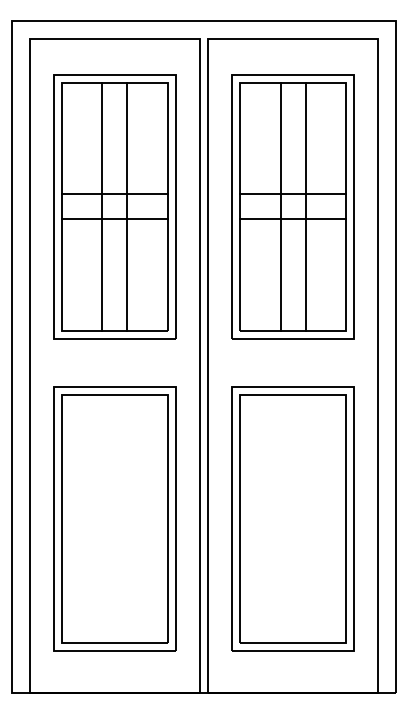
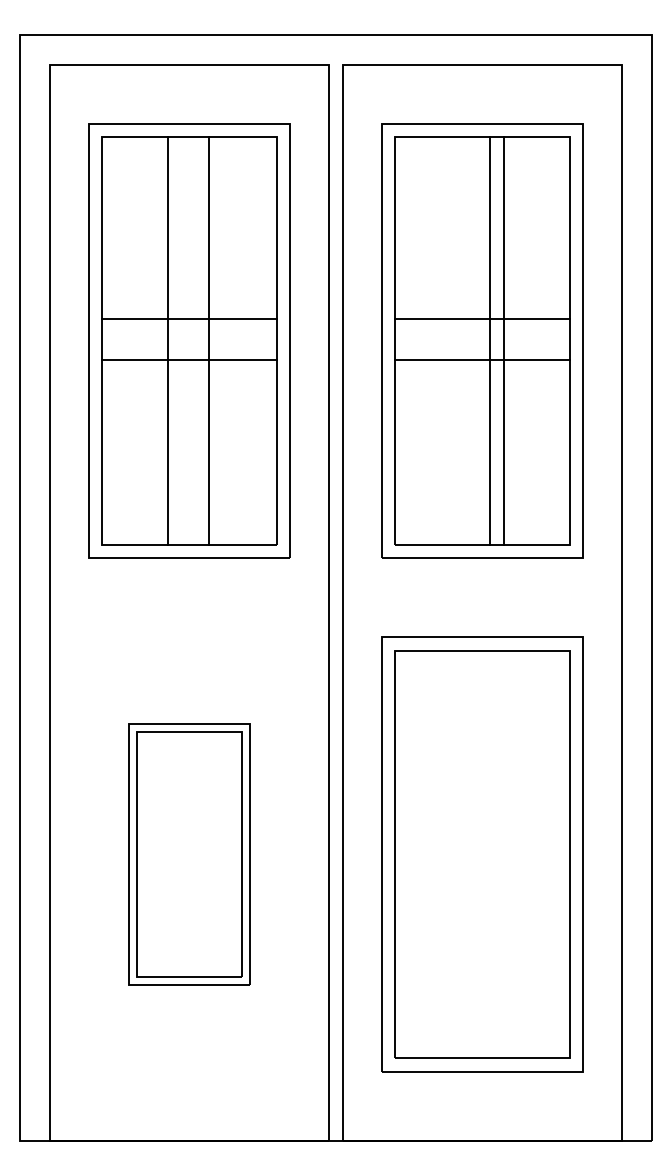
line: (281, 207) -> (489, 341), moved
part: (114, 518) -> (188, 853), size x0.6

